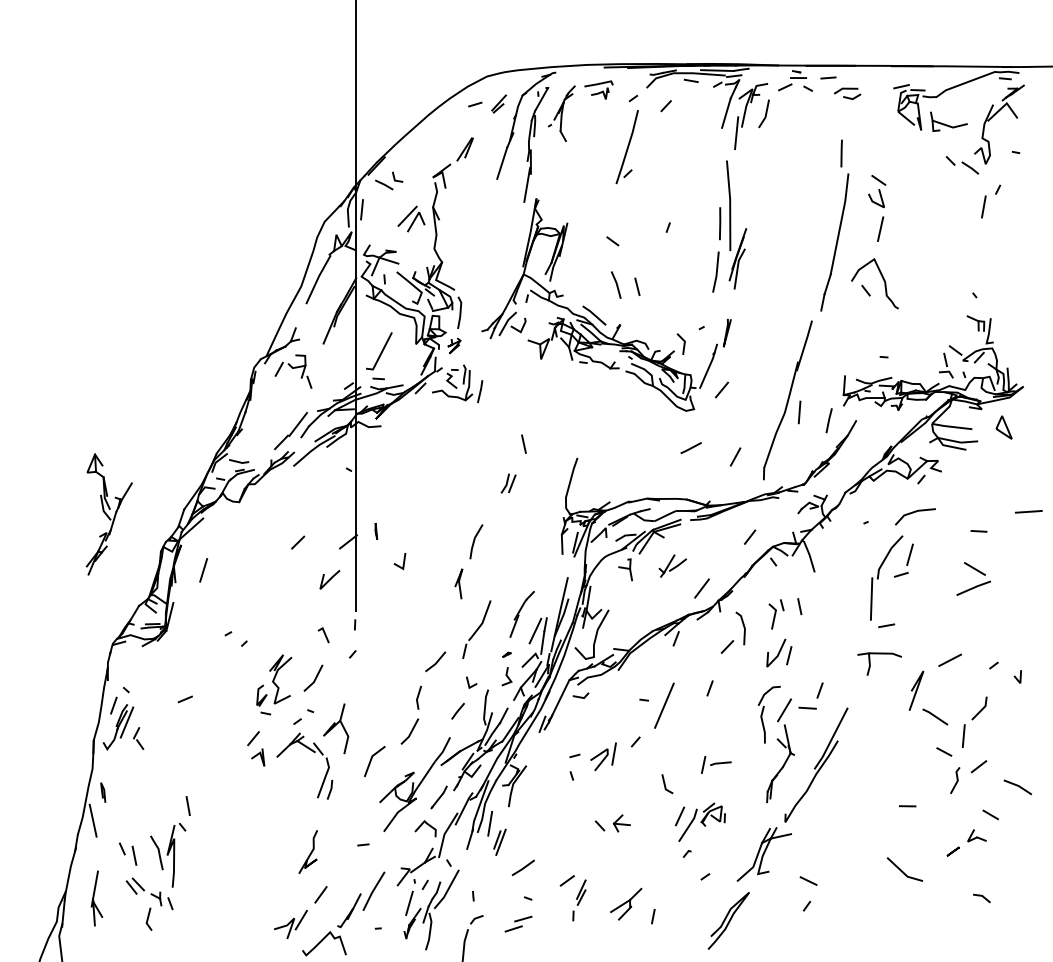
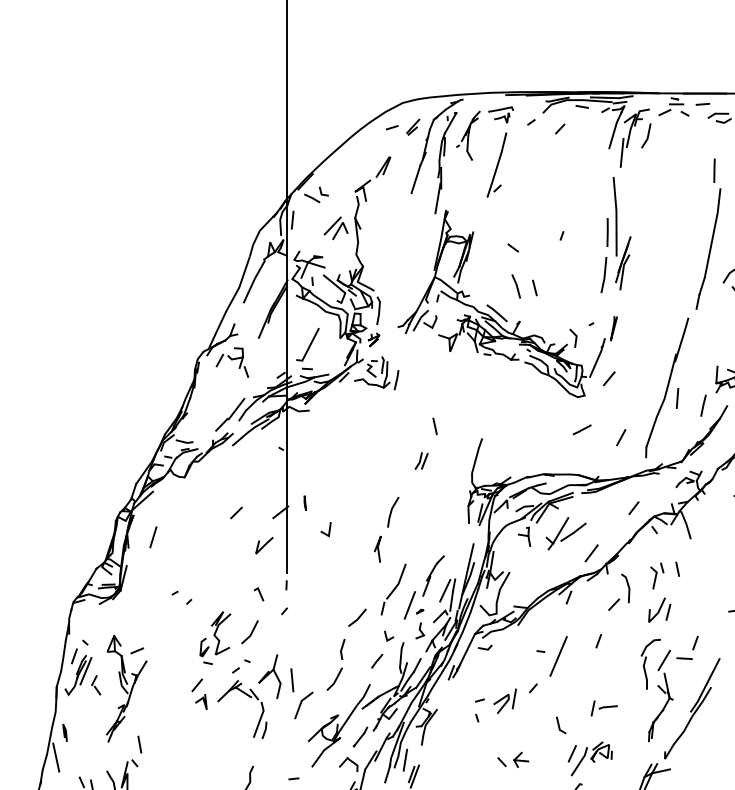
part: (626, 146) -> (496, 164), moved
part: (108, 514) -> (125, 688), moved
part: (672, 565) -> (565, 533), size x1.67
line: (495, 647) -> (410, 605), added
line: (361, 732) -> (292, 679), added

